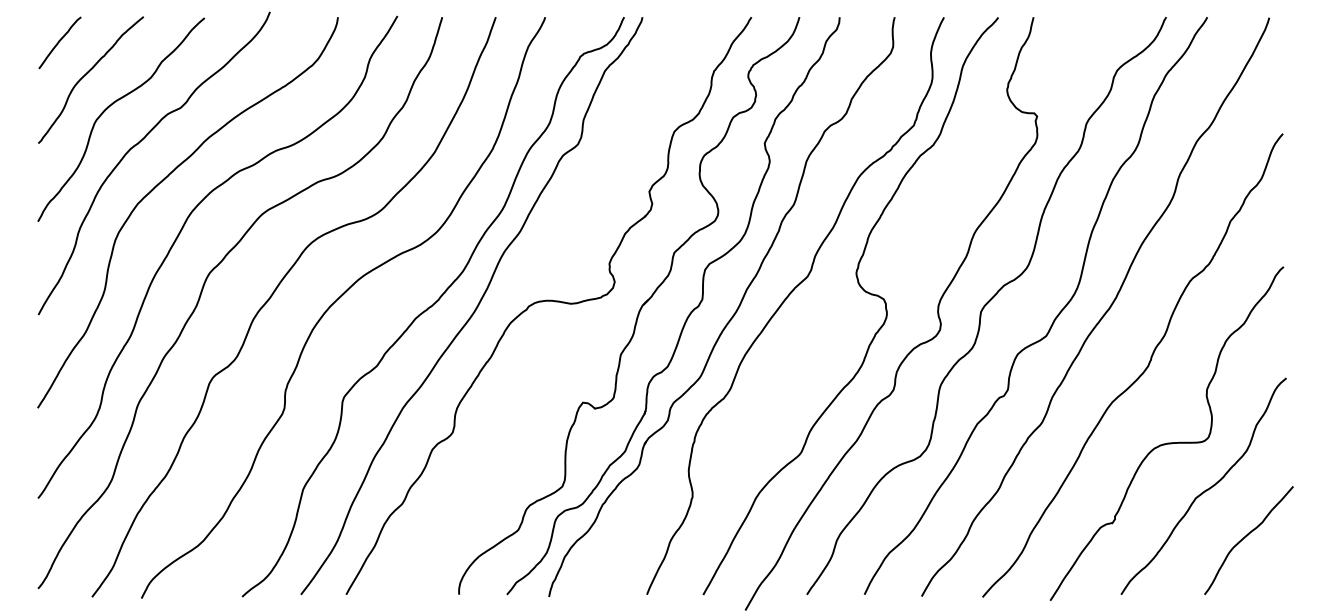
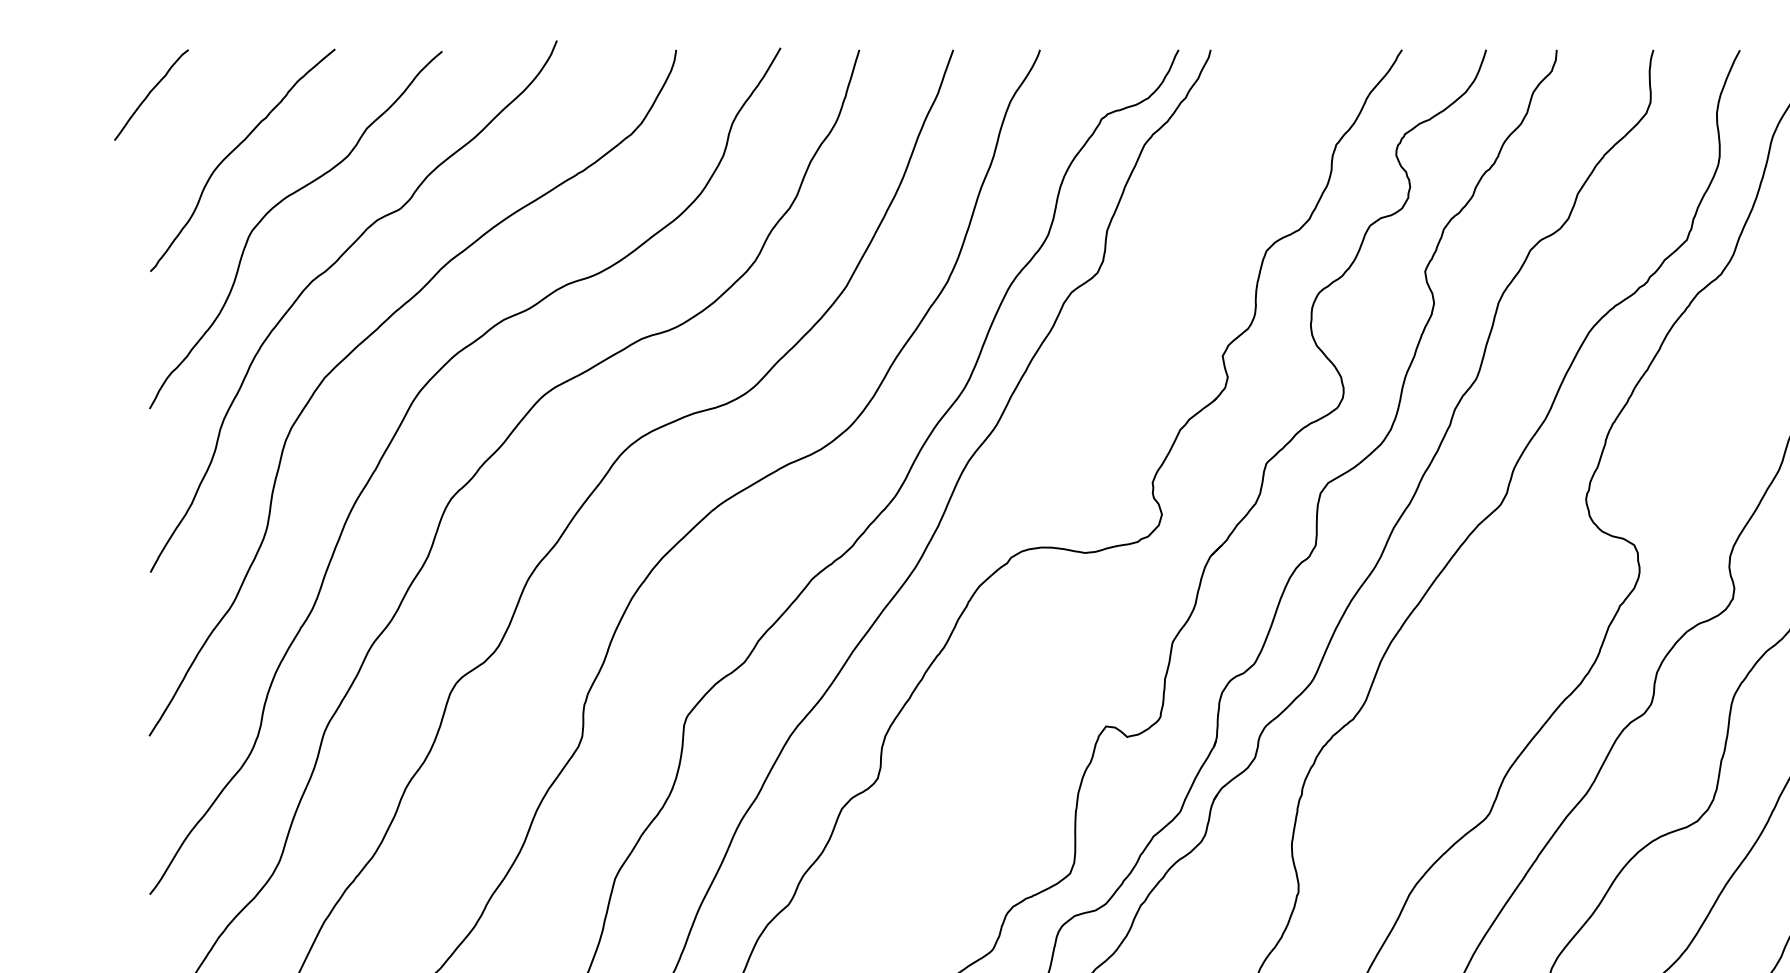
curve: (59, 42) -> (150, 94), moved

